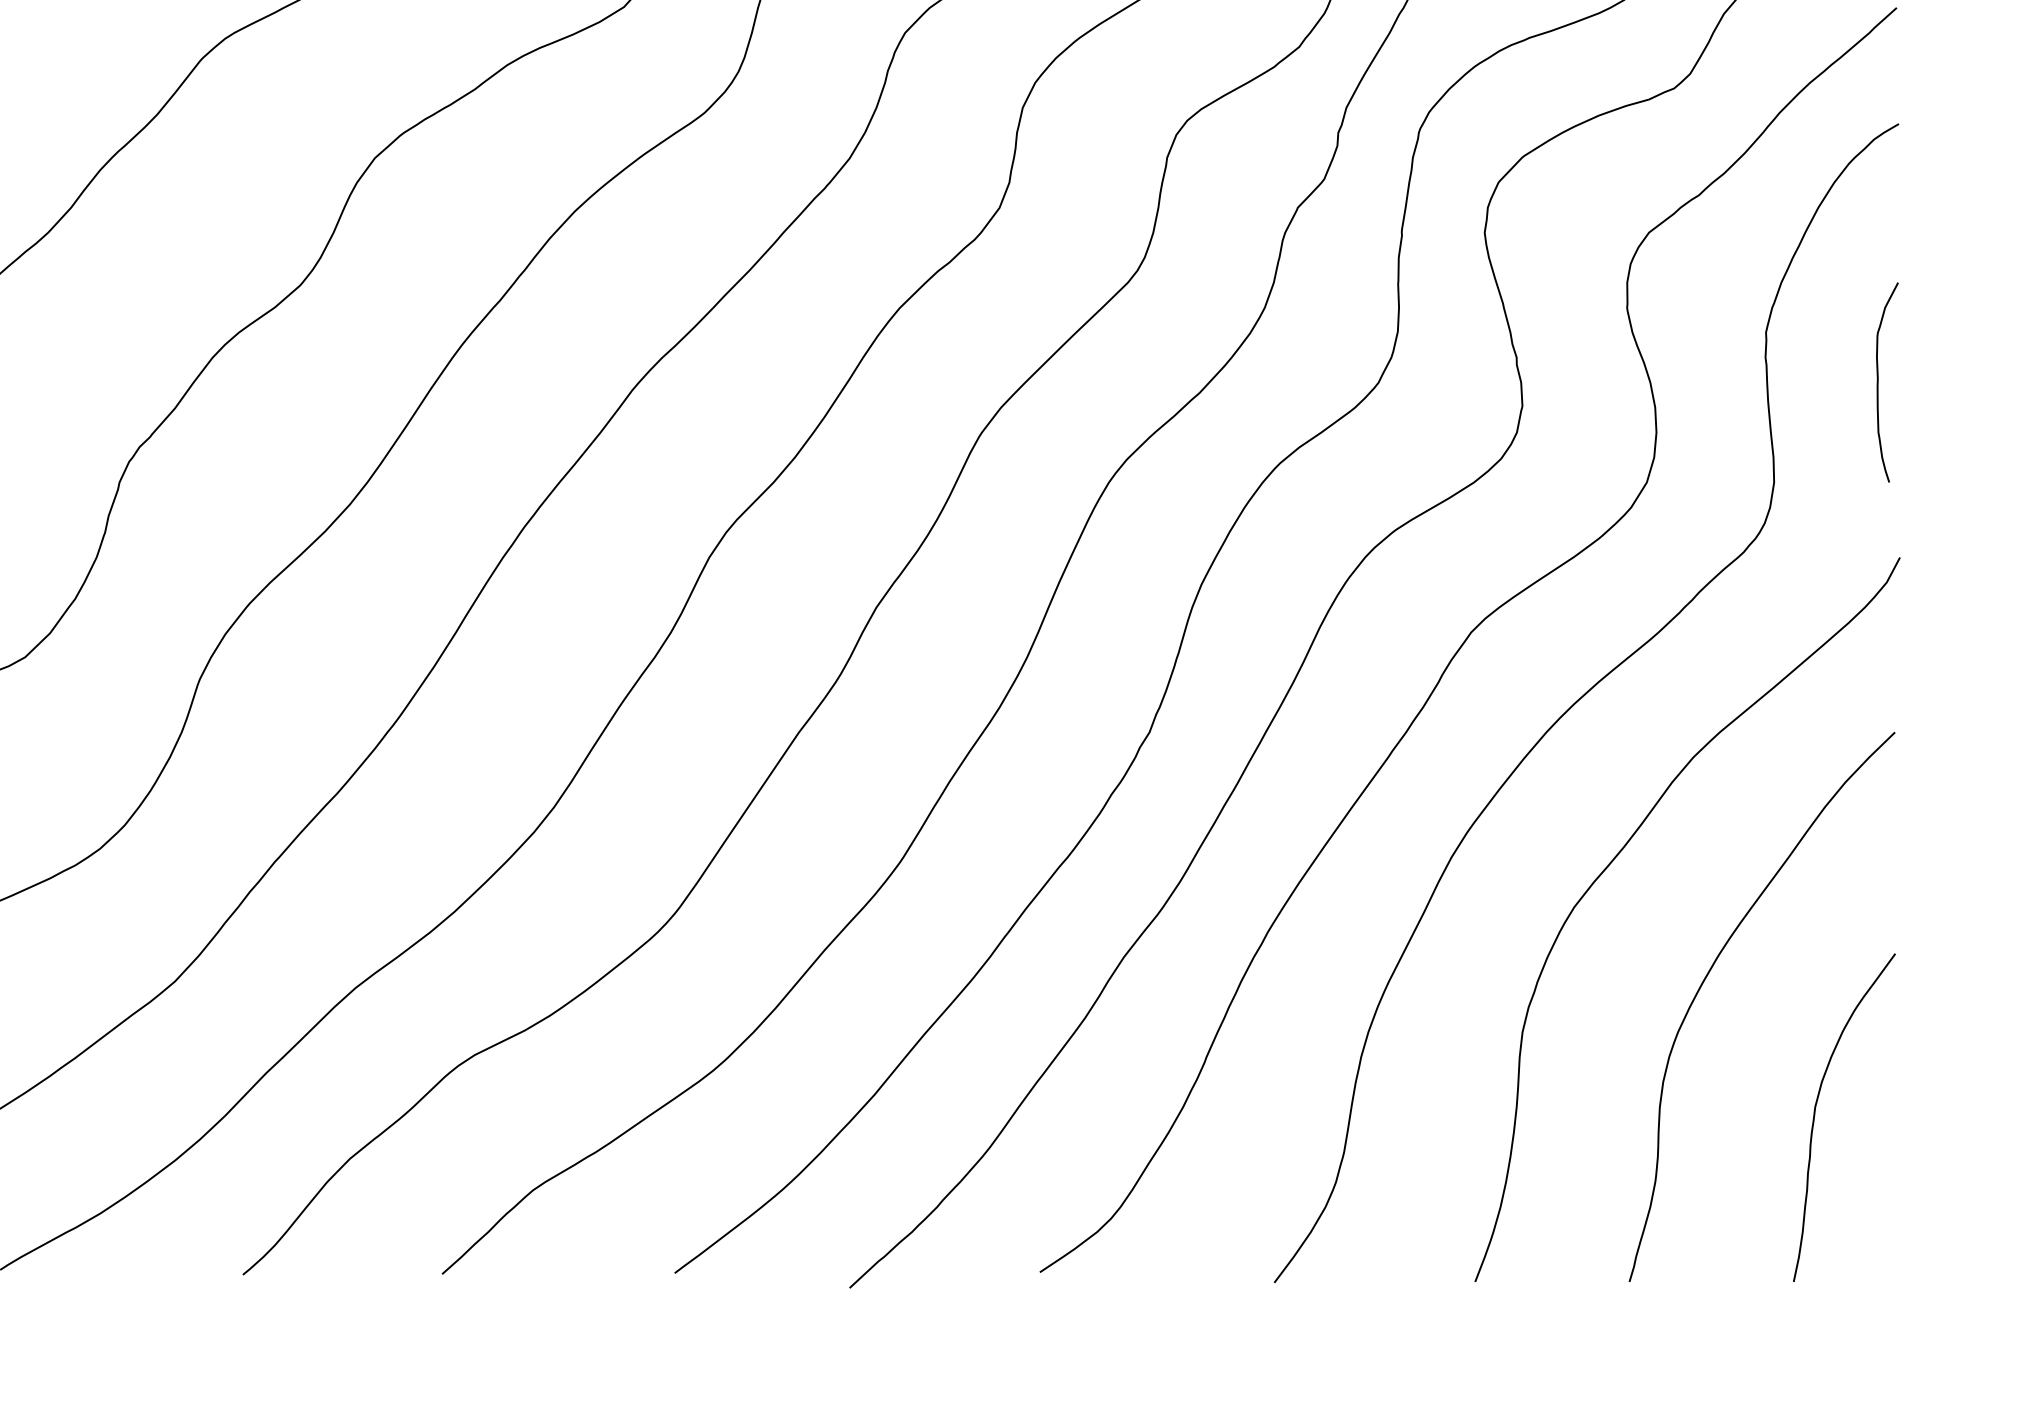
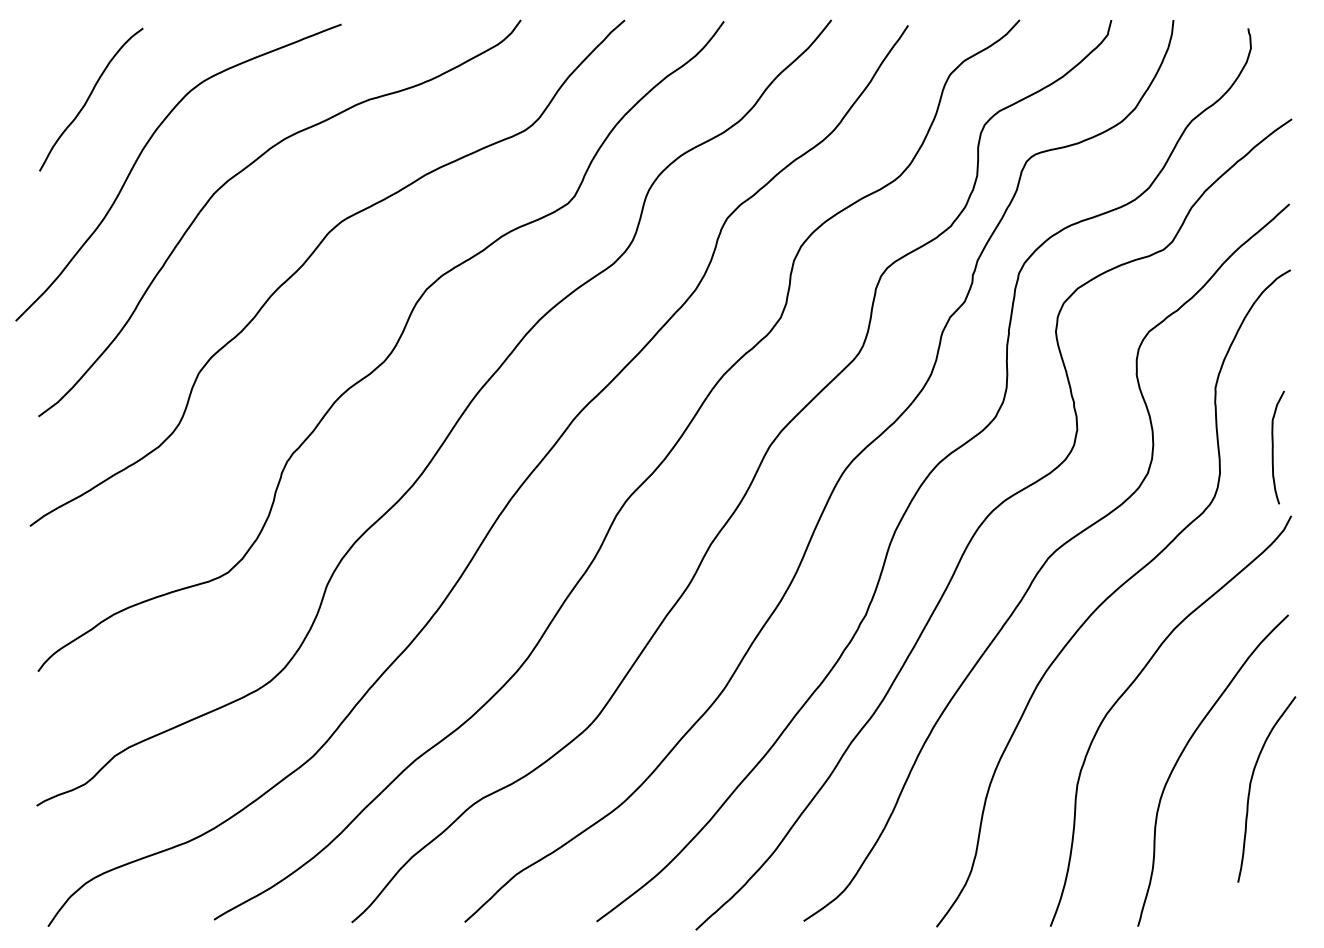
curve: (1879, 382) -> (1273, 447), moved
curve: (1817, 1108) -> (1251, 784), moved

